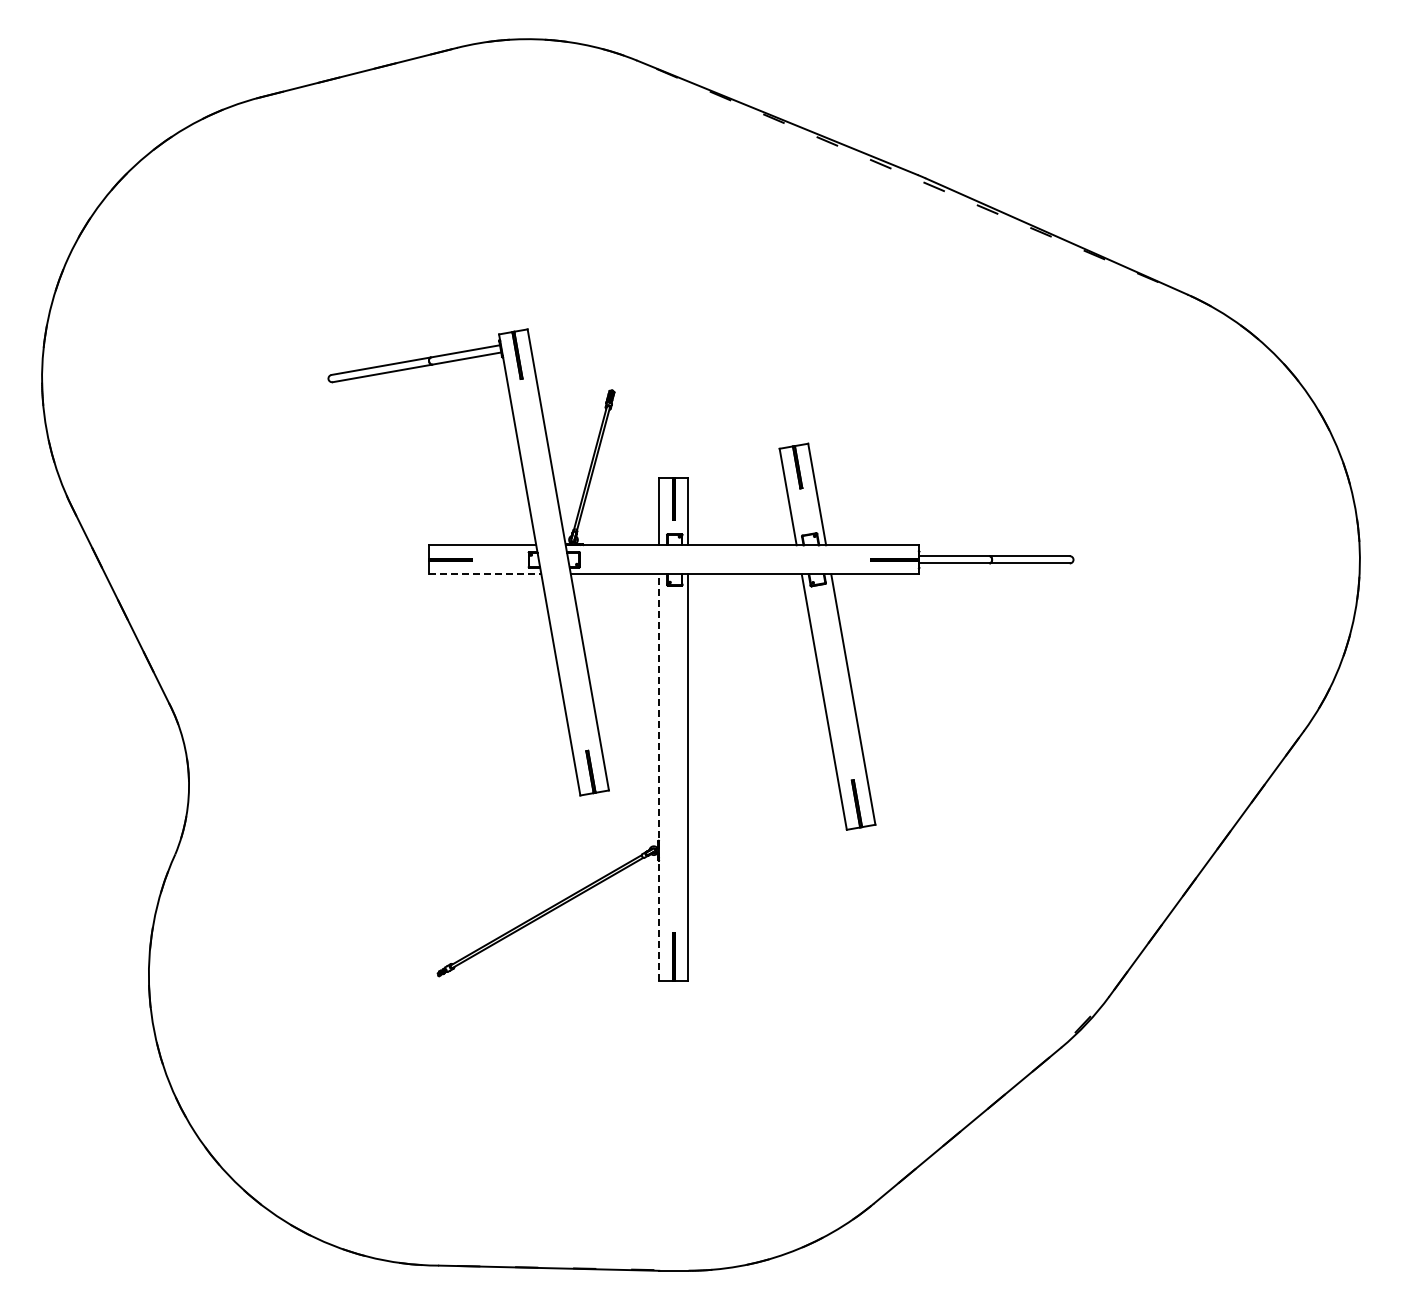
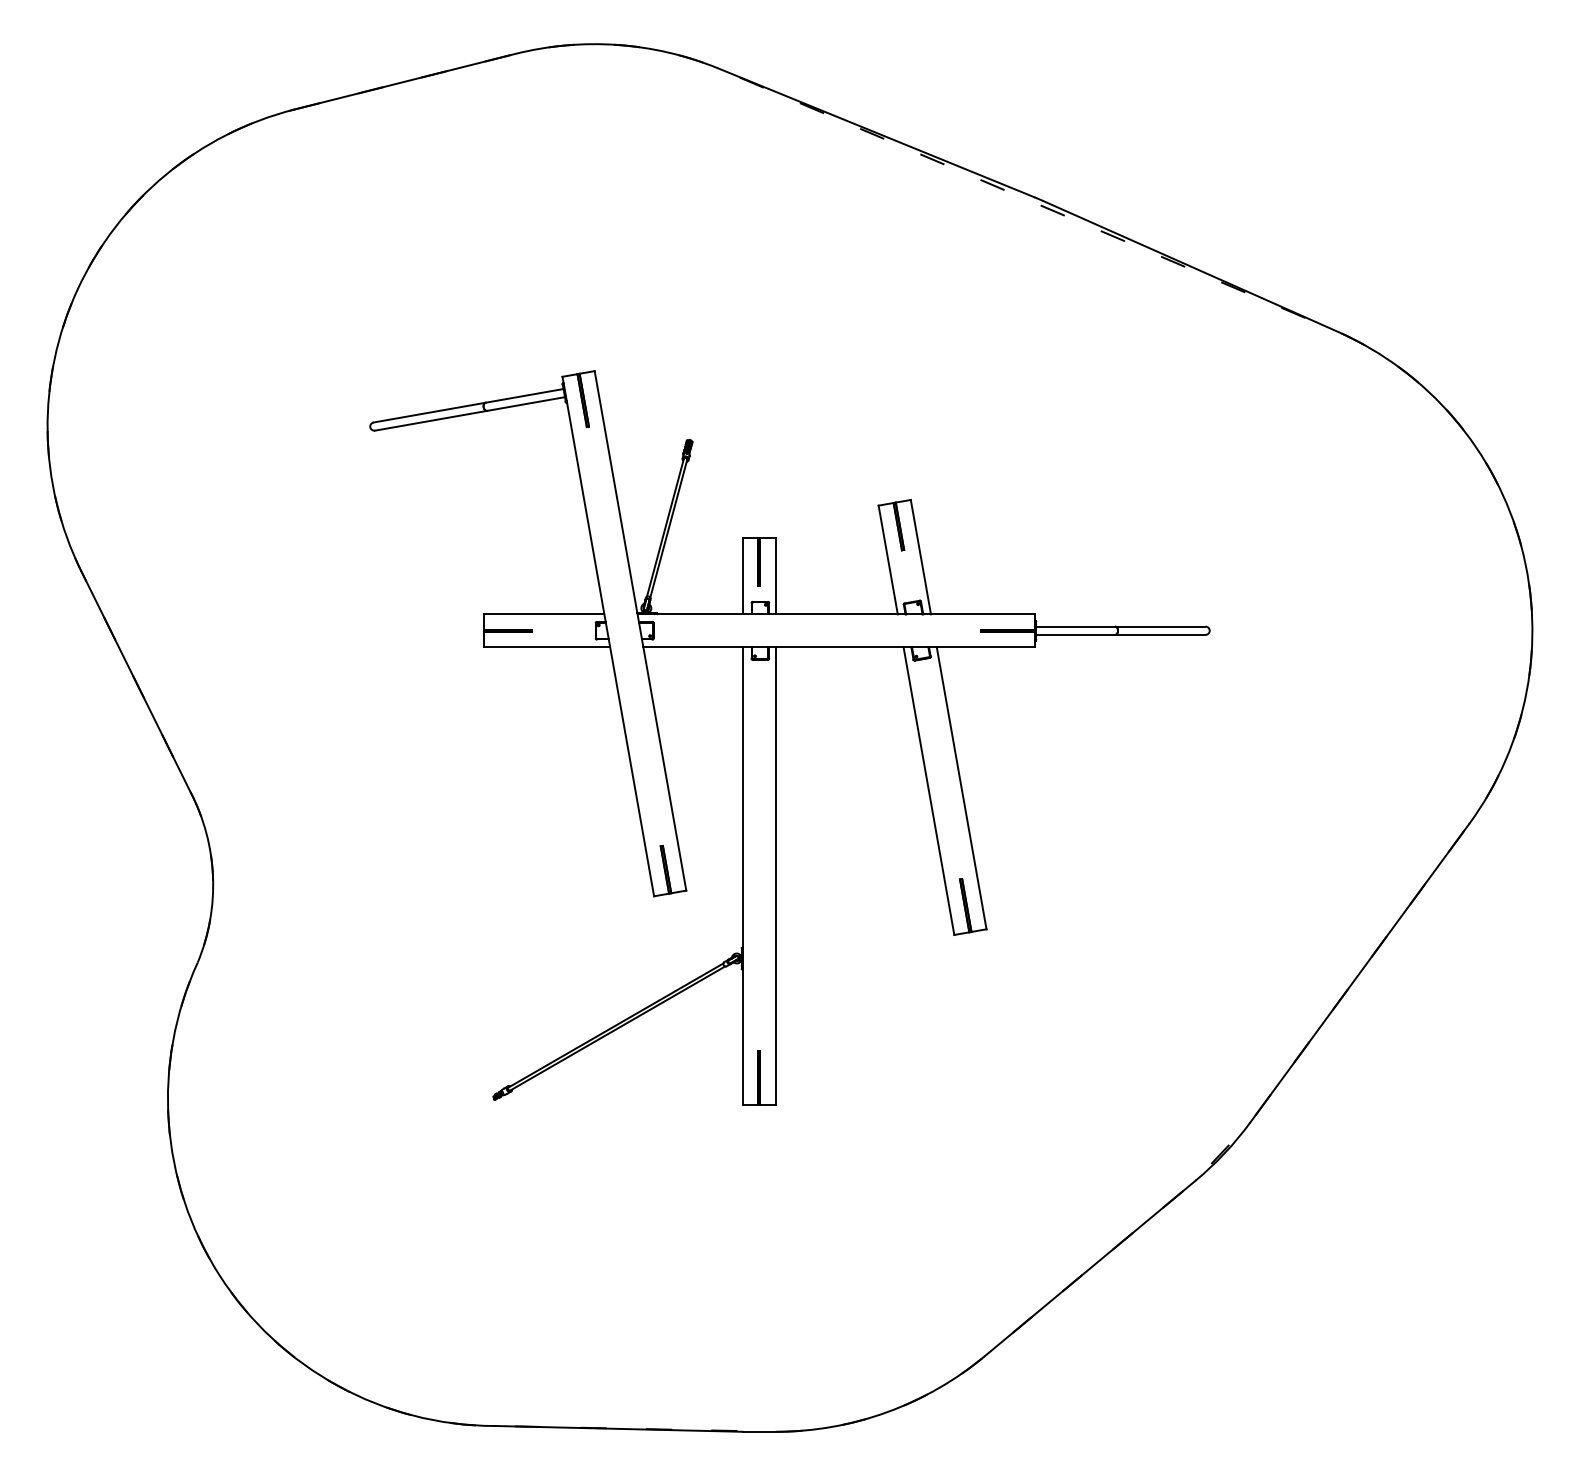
line: (485, 574) -> (547, 647), dashed -> solid
line: (659, 776) -> (743, 874), dashed -> solid

